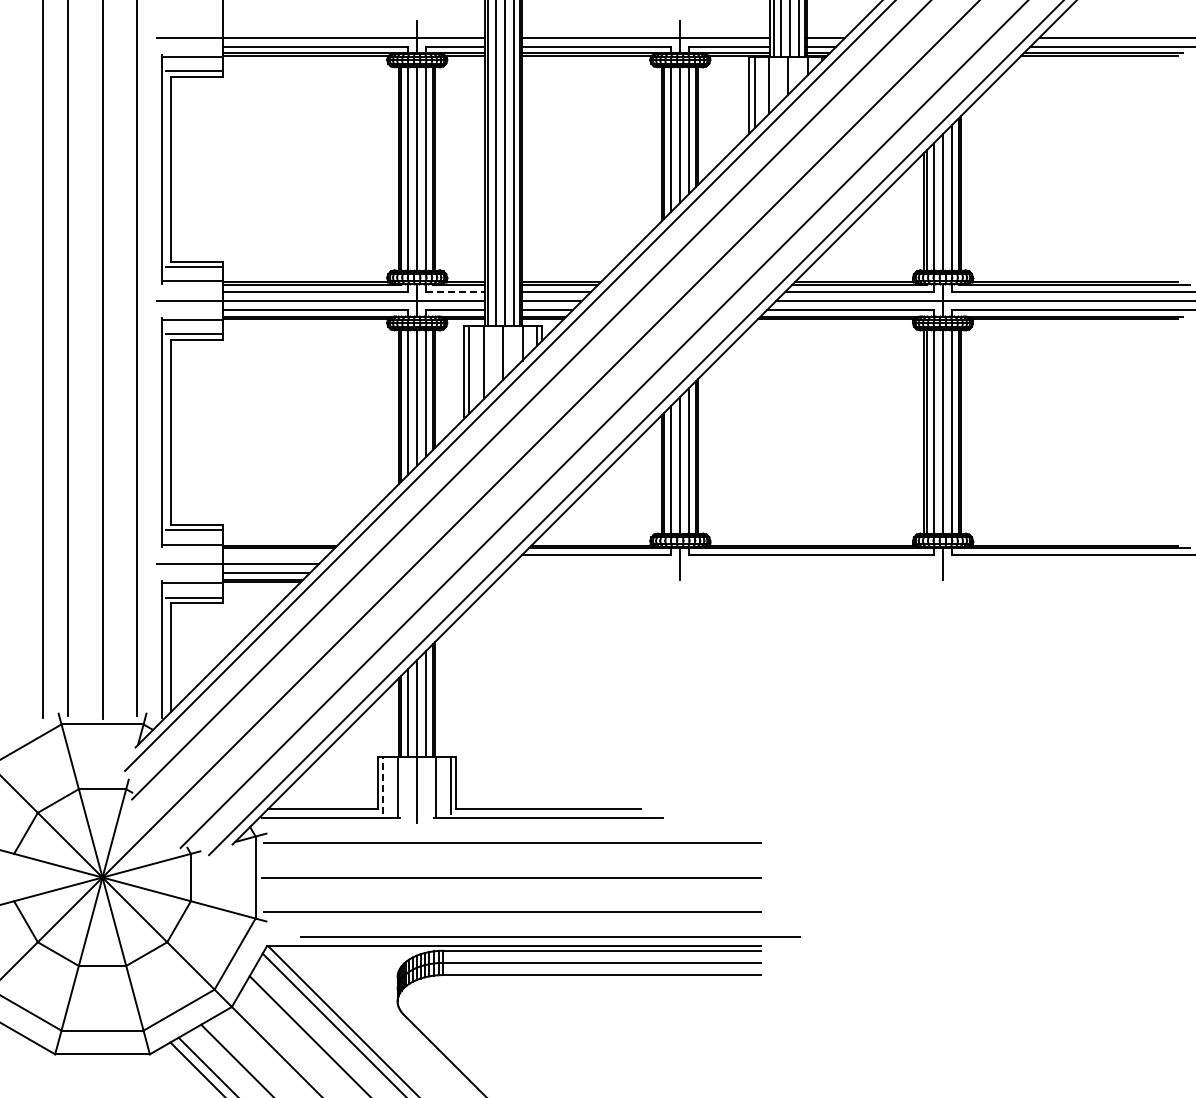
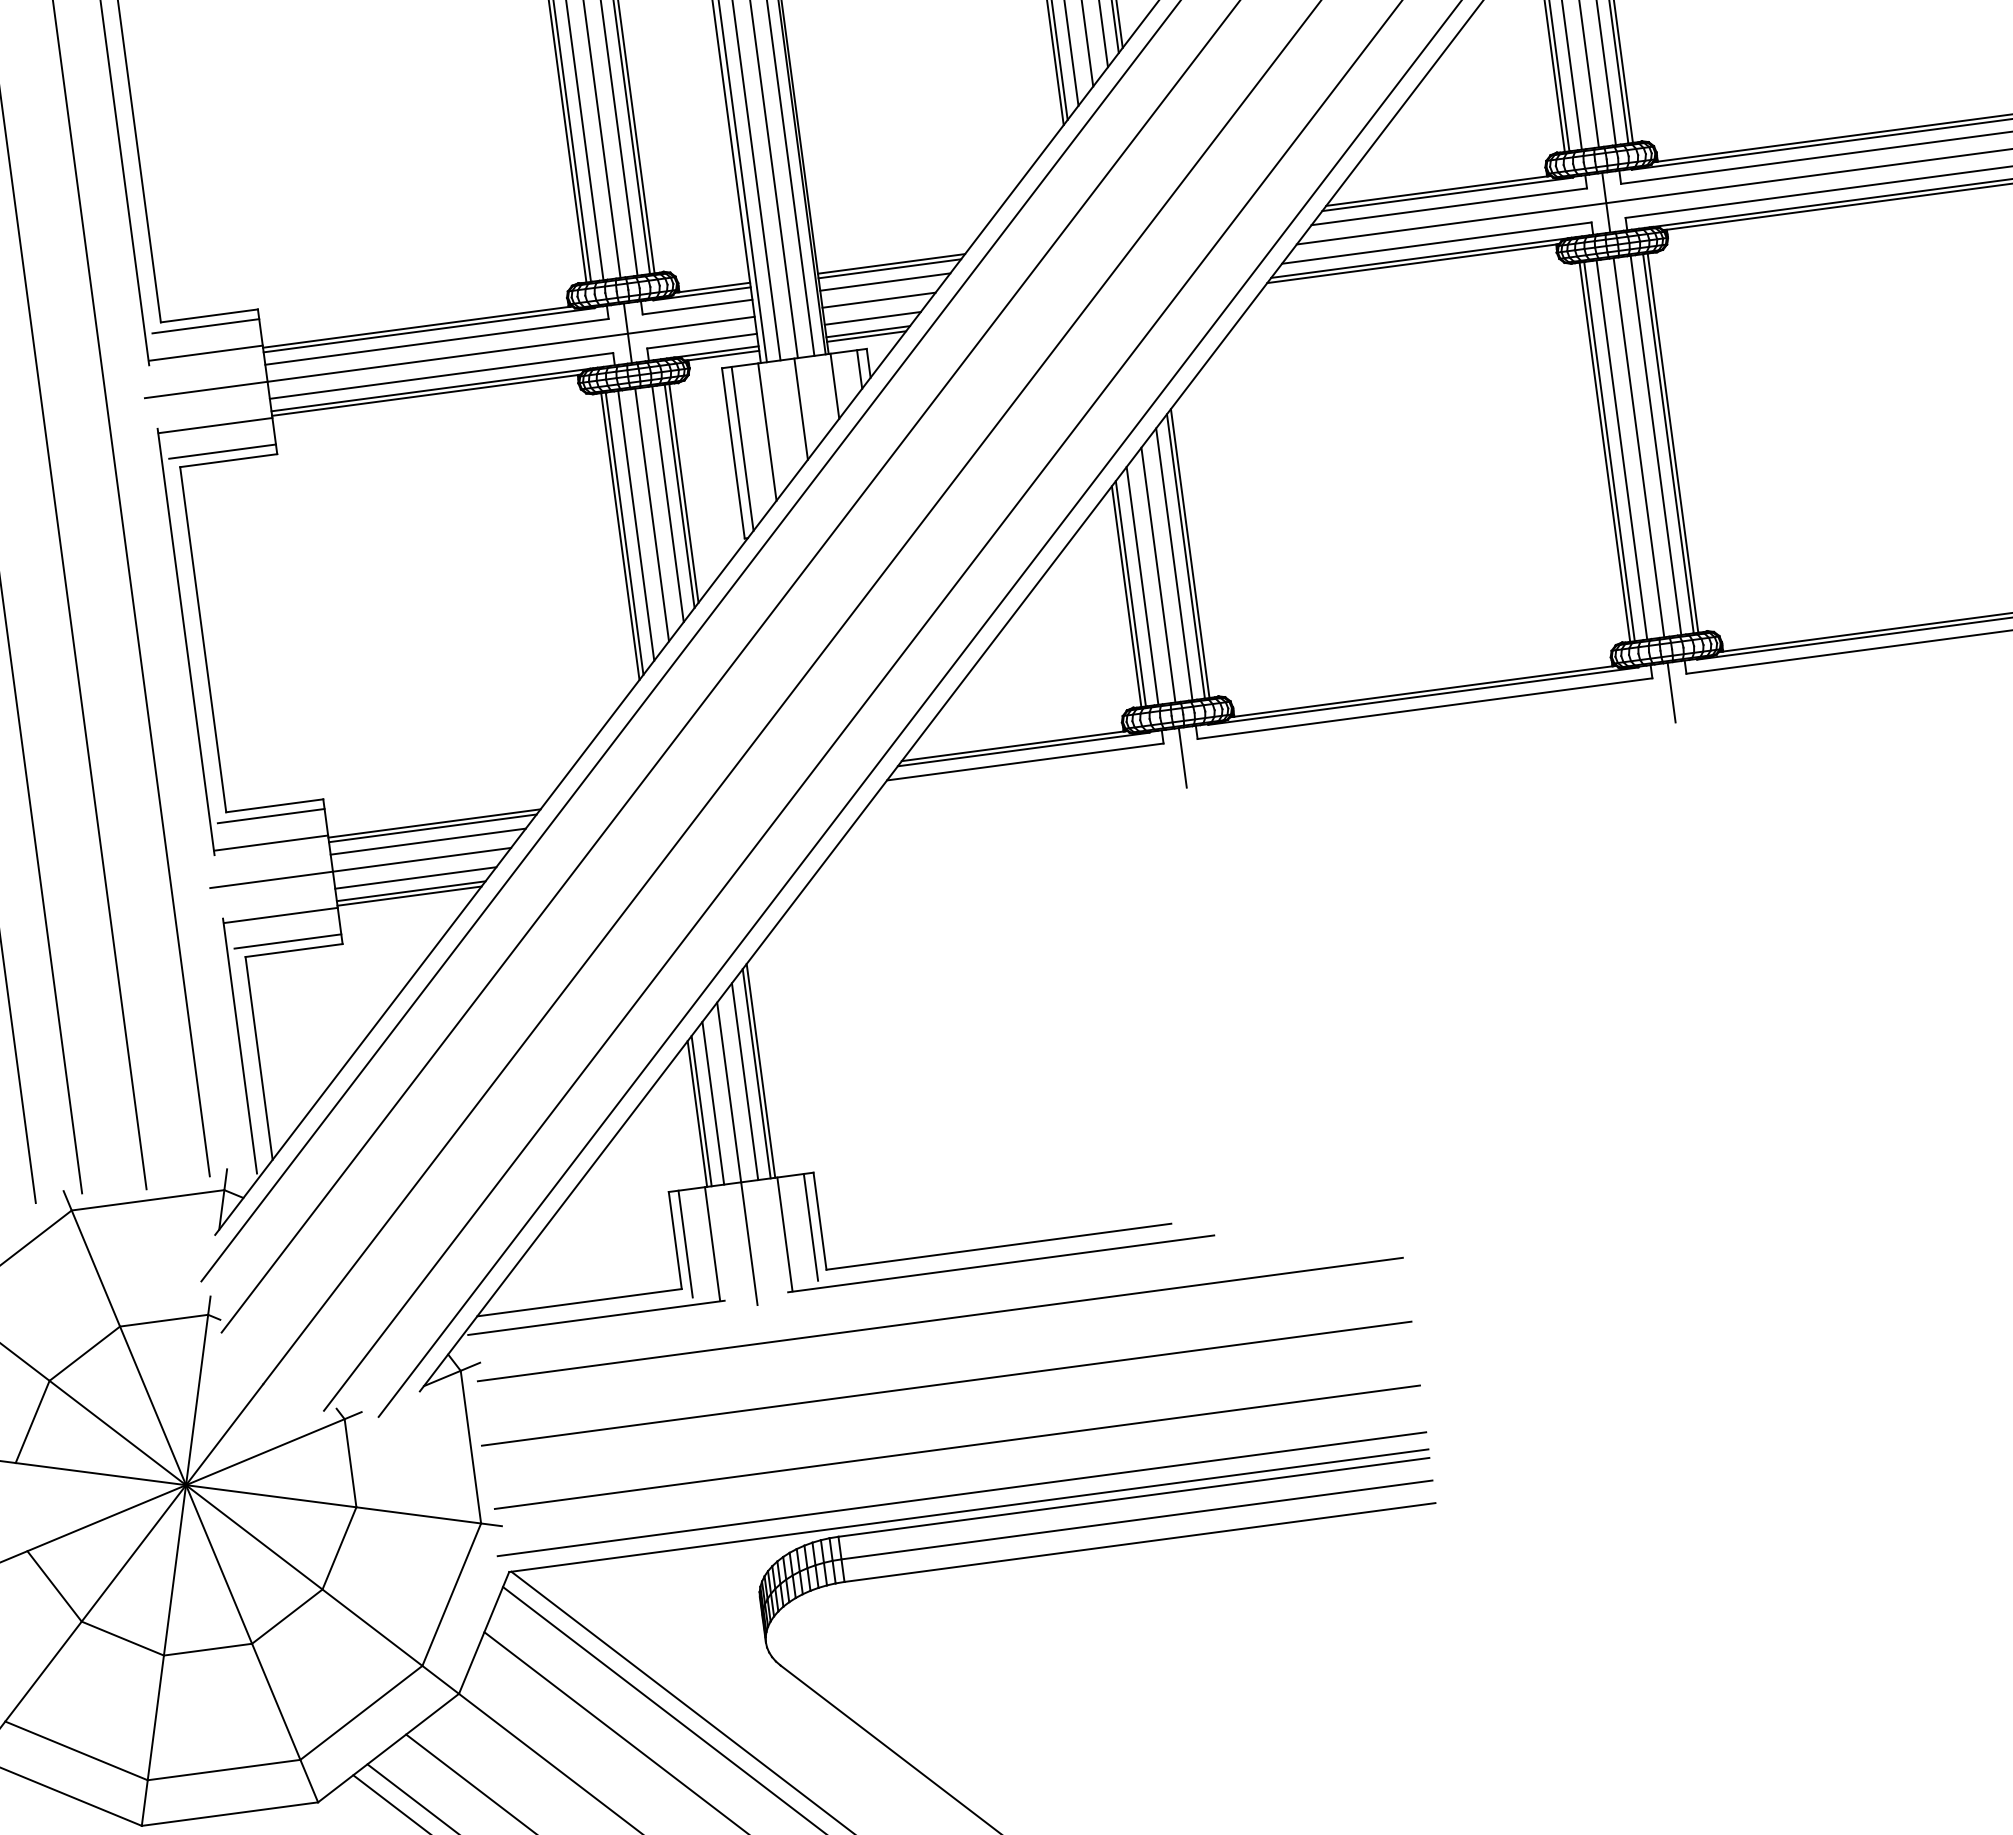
line: (456, 291) -> (699, 306), dashed -> solid
line: (275, 554) -> (427, 841), added
line: (383, 785) -> (686, 1244), dashed -> solid
line: (550, 936) -> (961, 1493), moved

